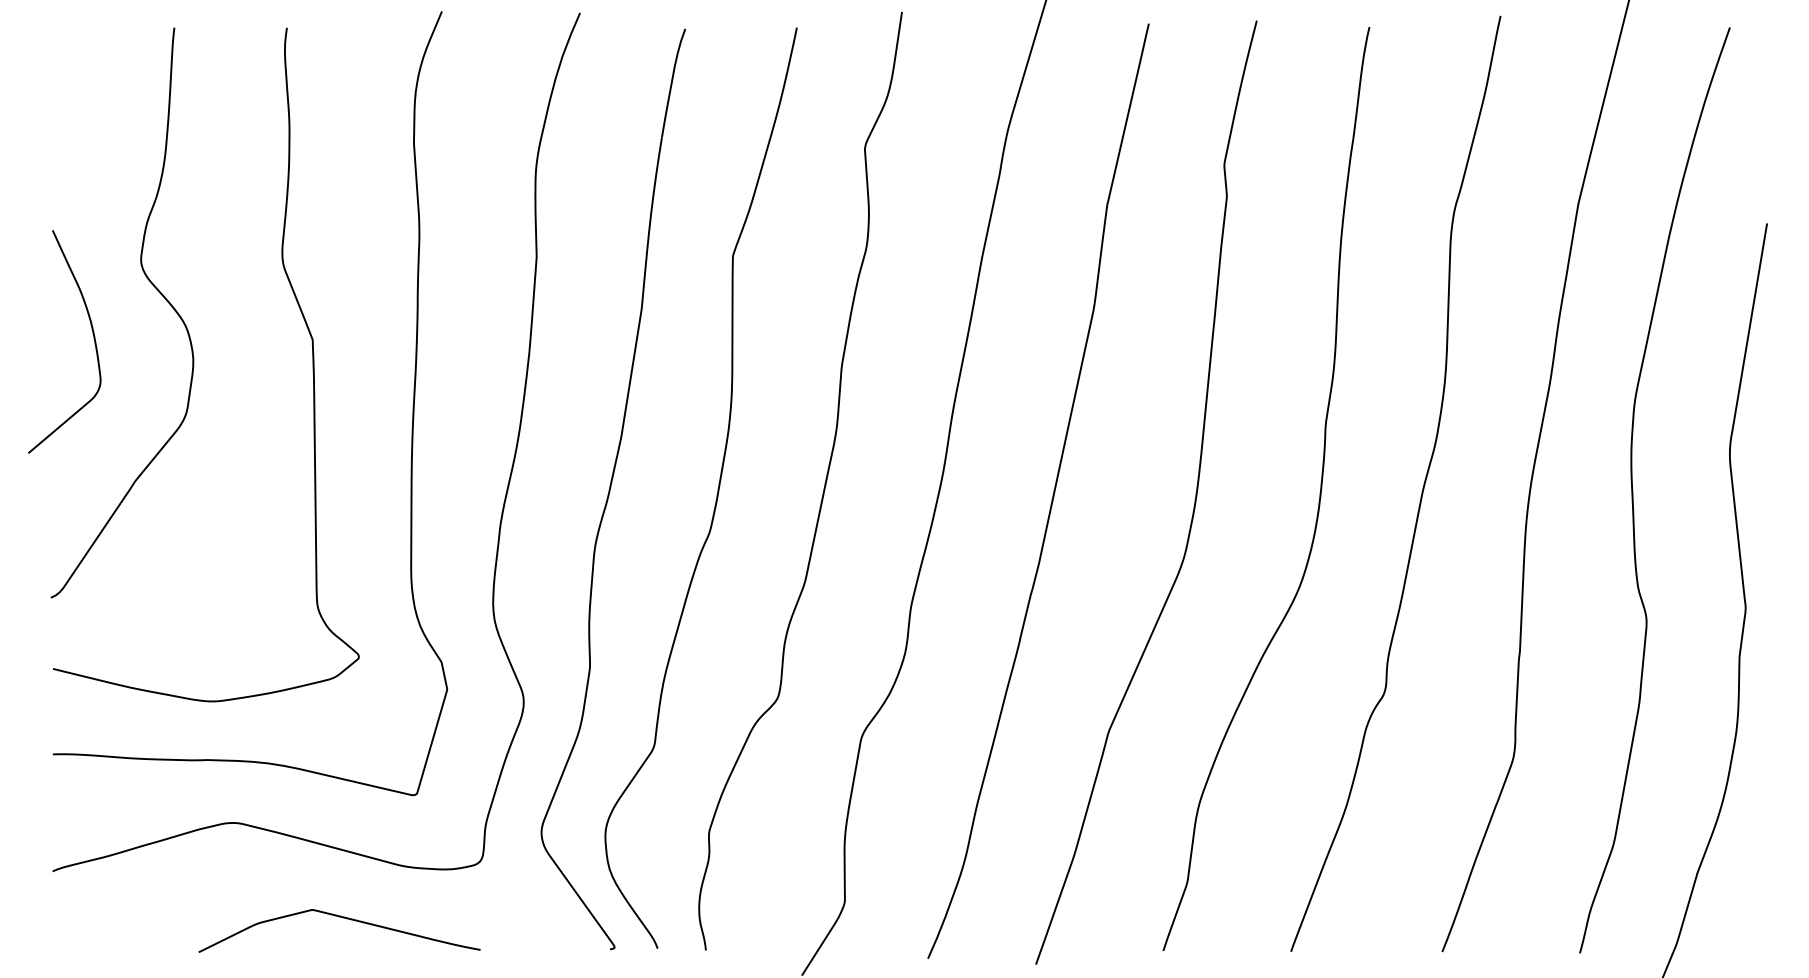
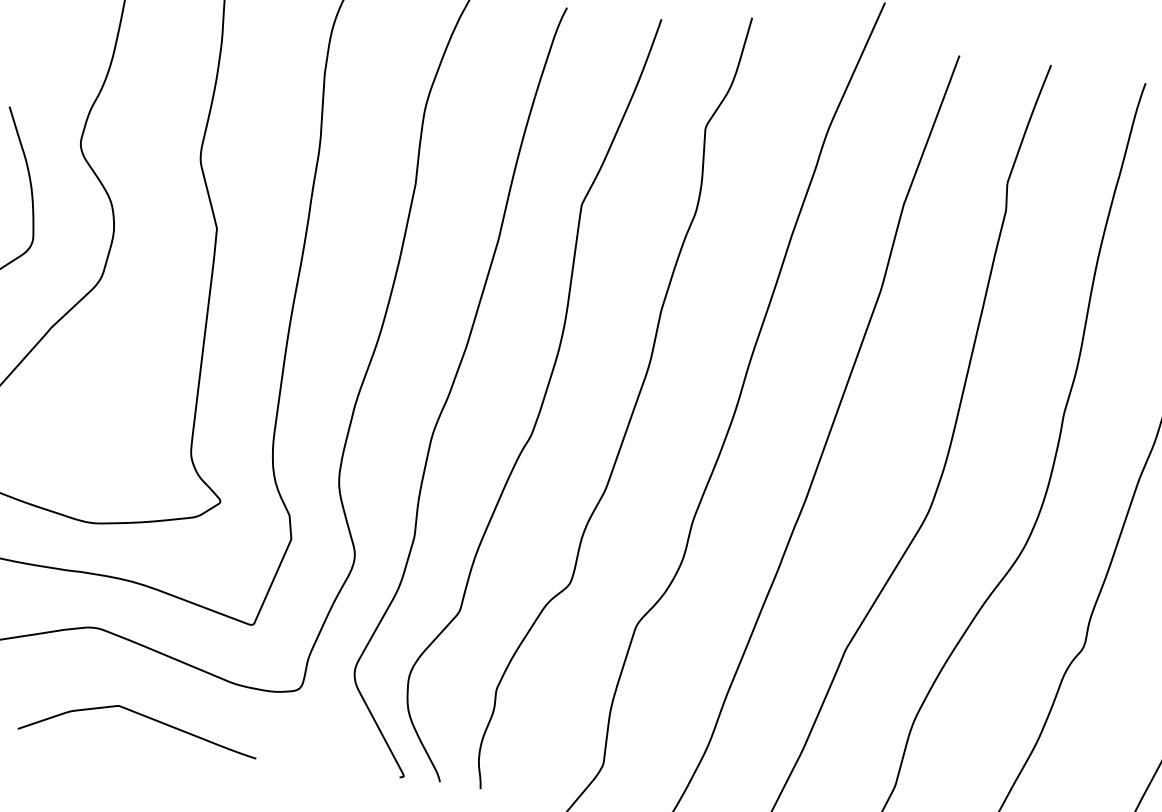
curve: (343, 918) -> (143, 716), moved

